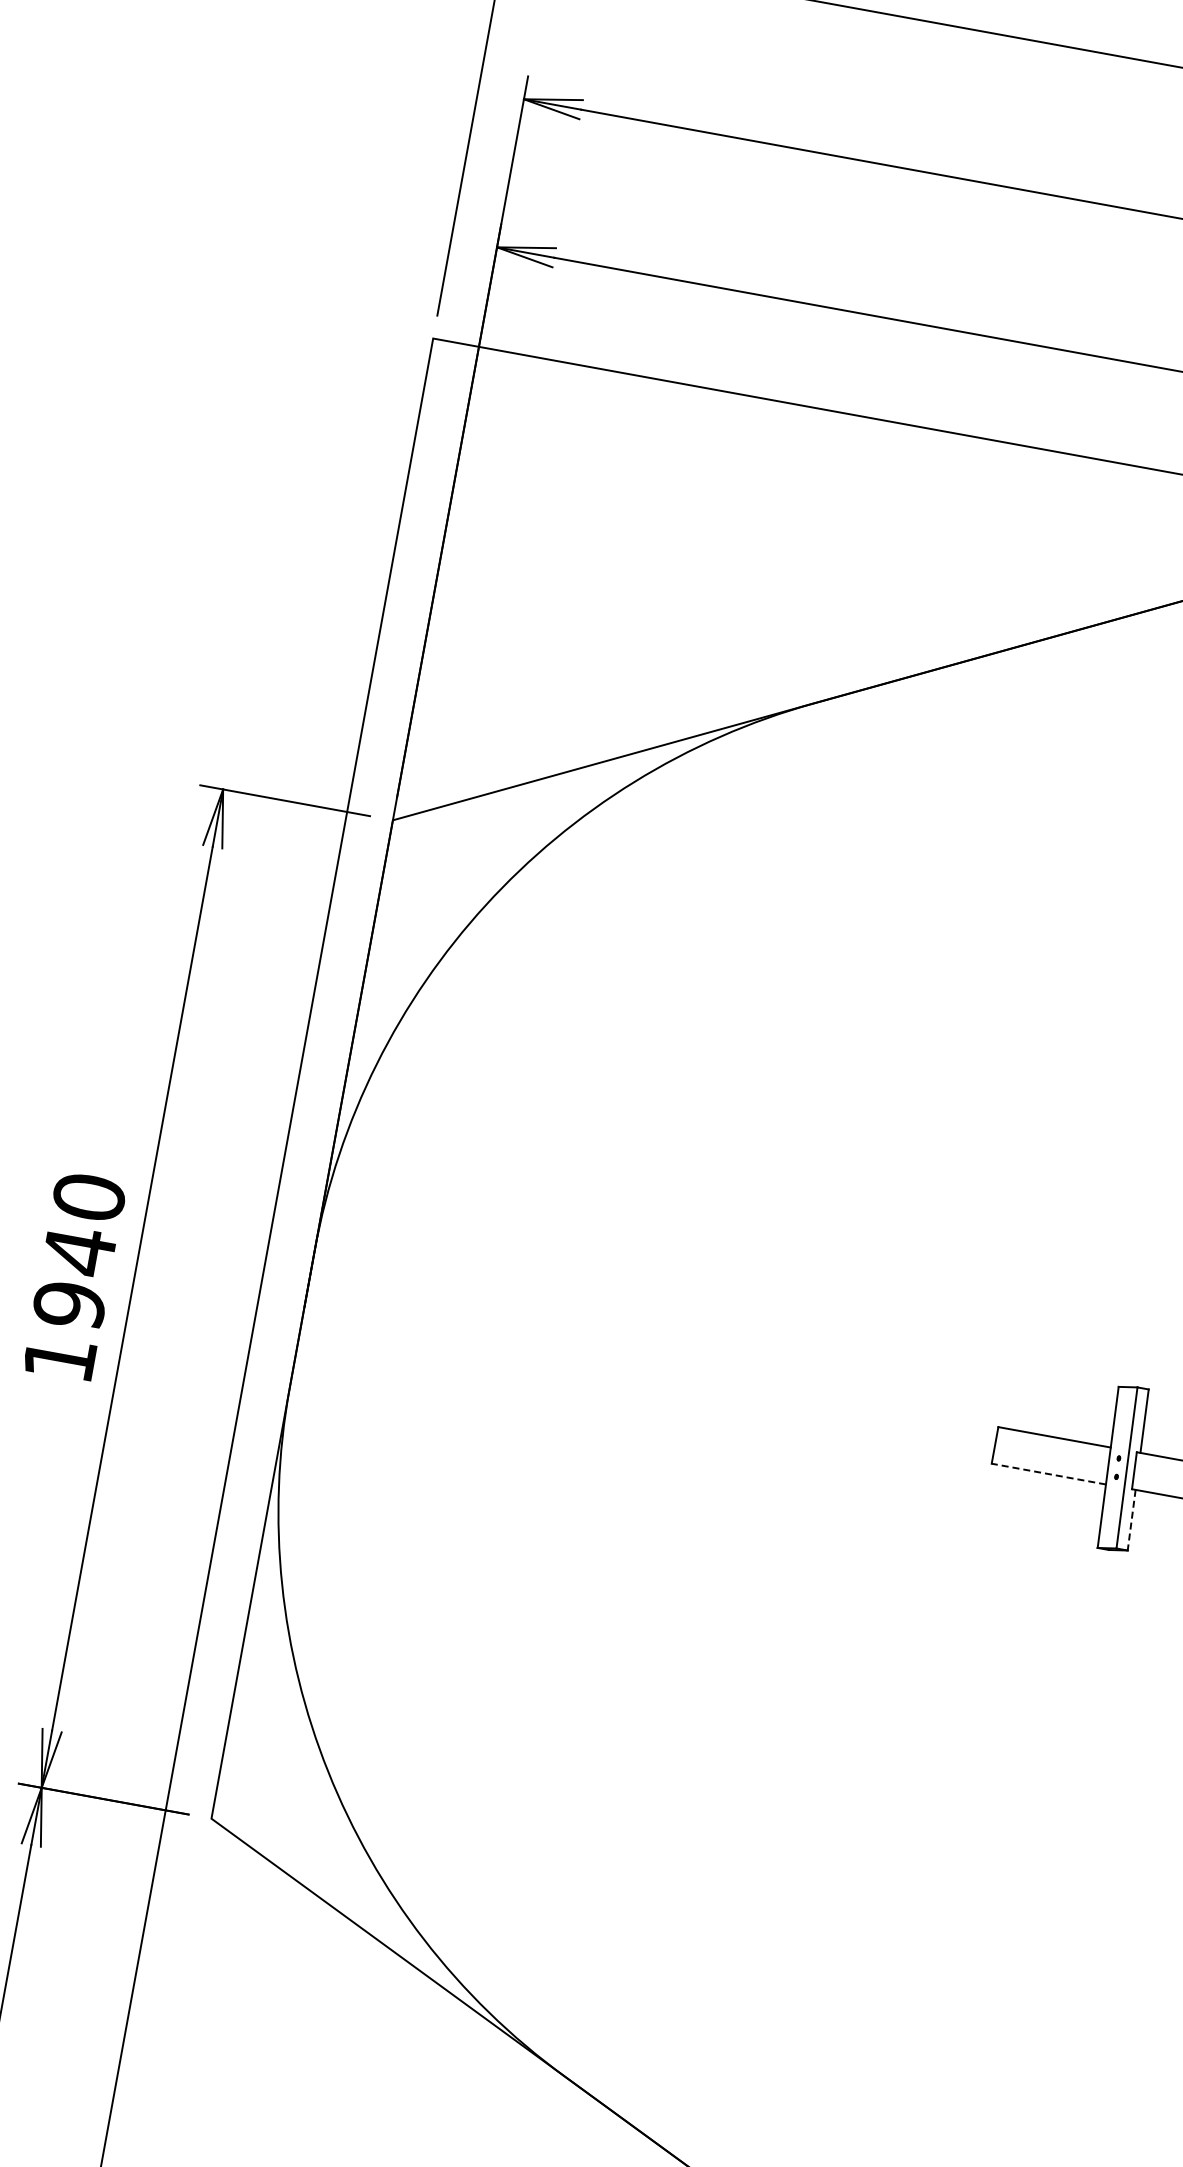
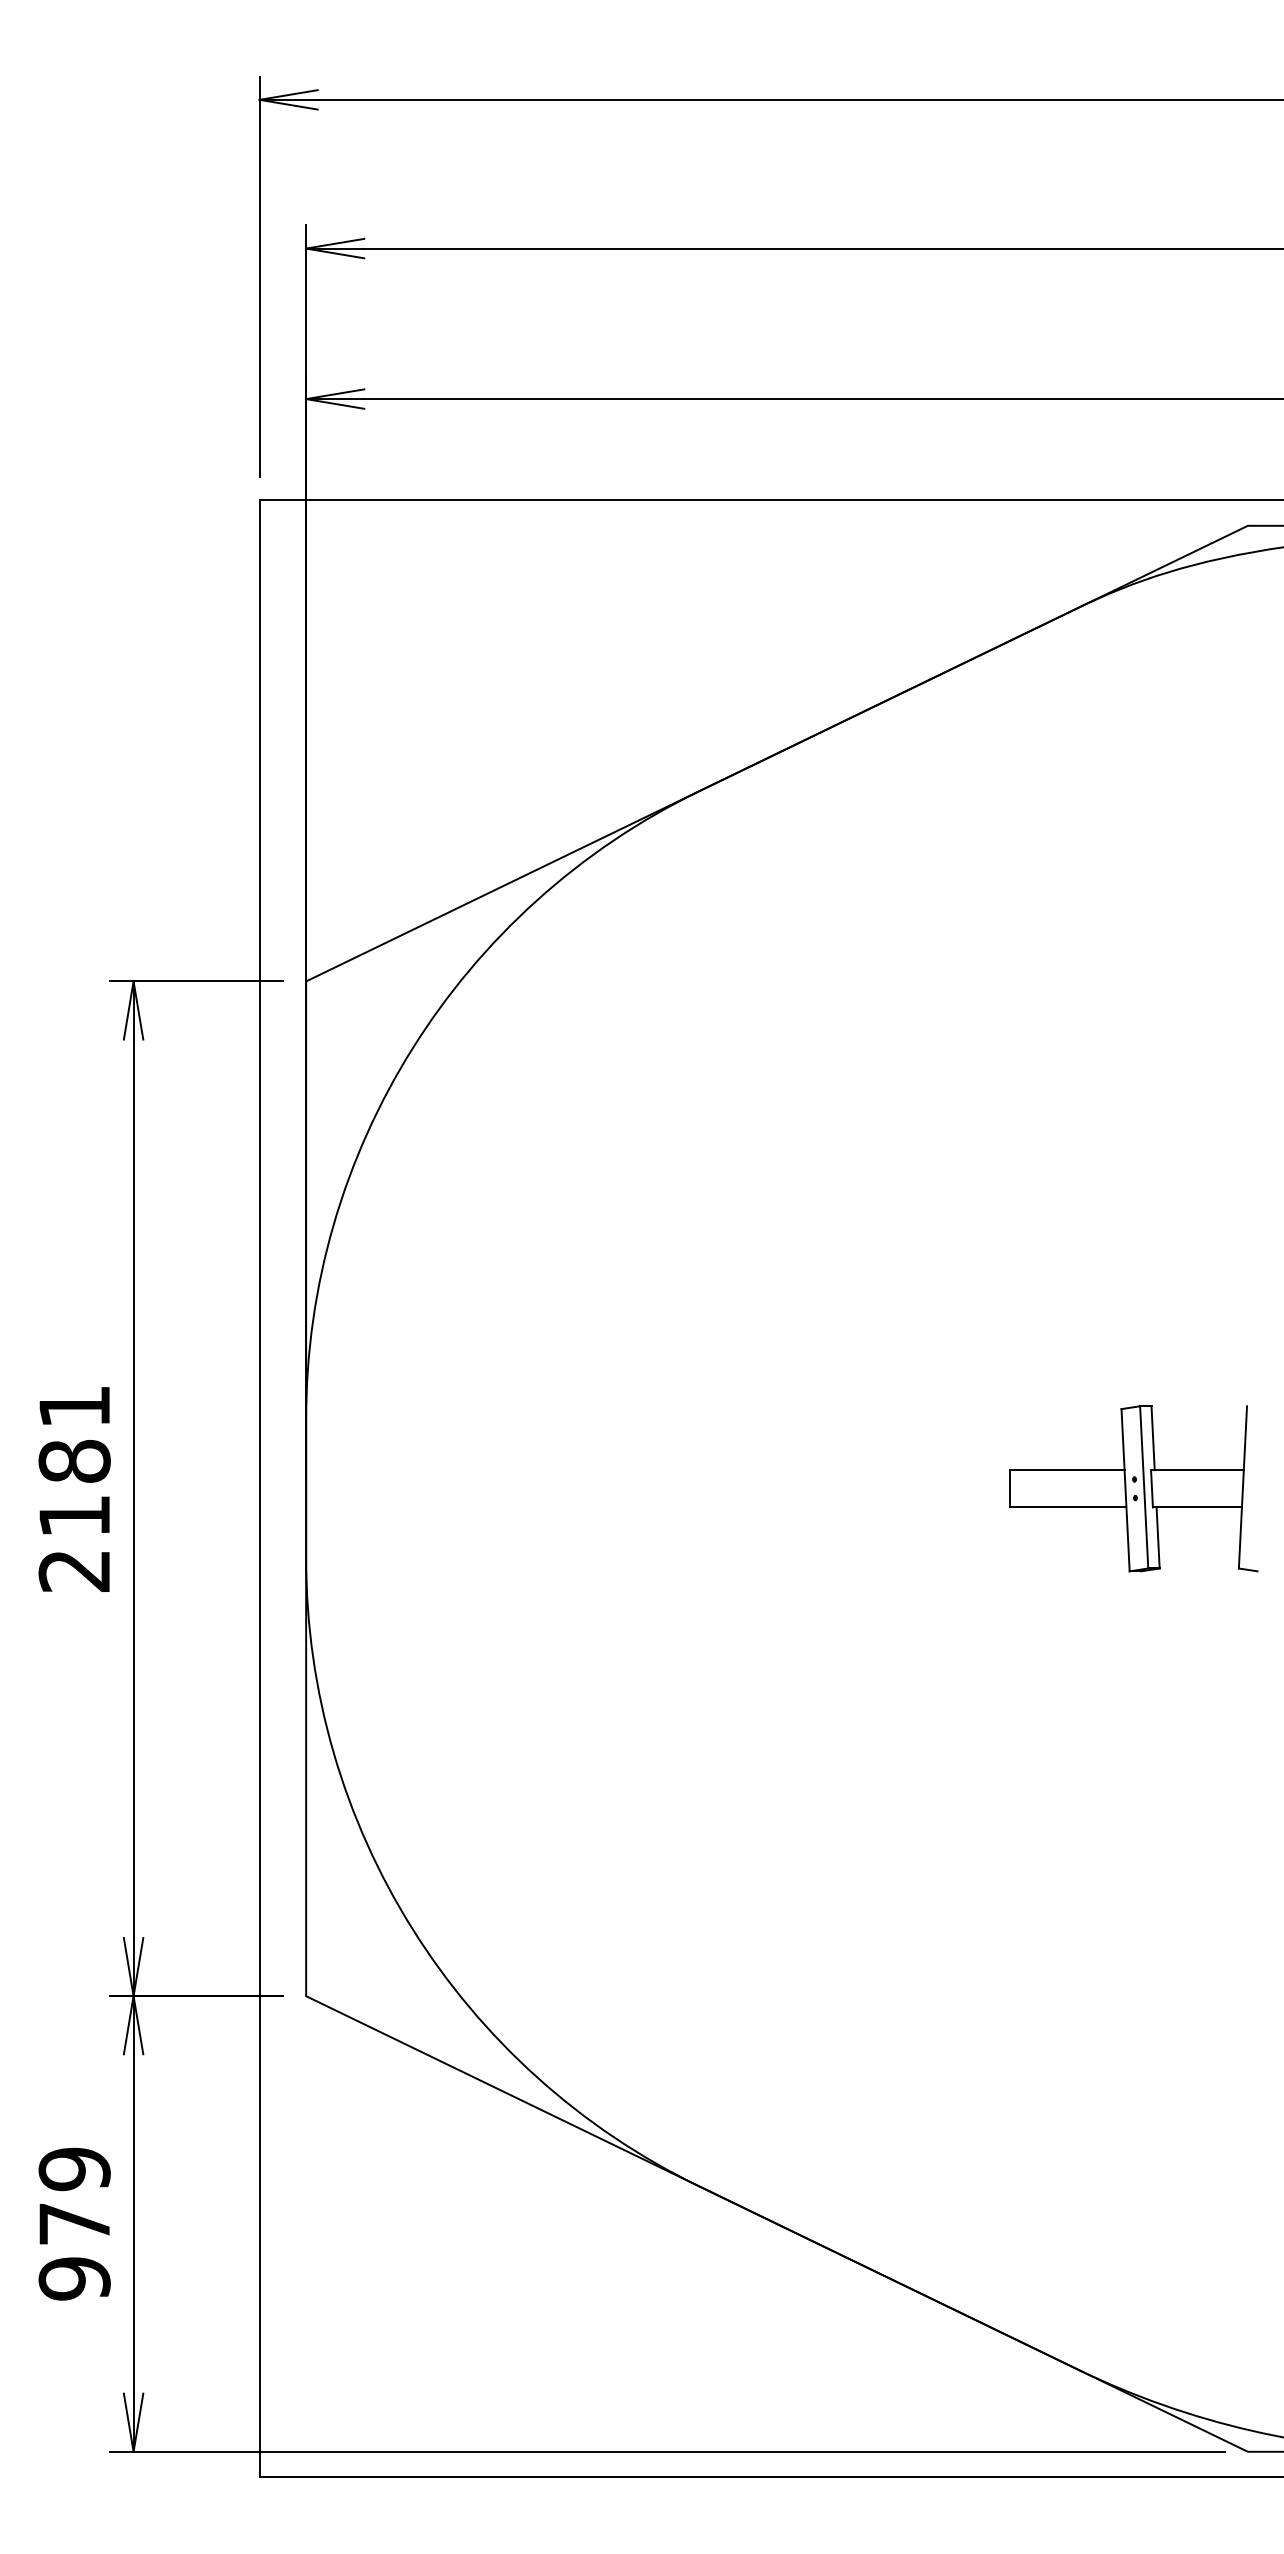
text: (74, 1277) -> (74, 1488), 1940 -> 2181
line: (1047, 1474) -> (1067, 1507), dashed -> solid
line: (1132, 1519) -> (1158, 1537), dashed -> solid

